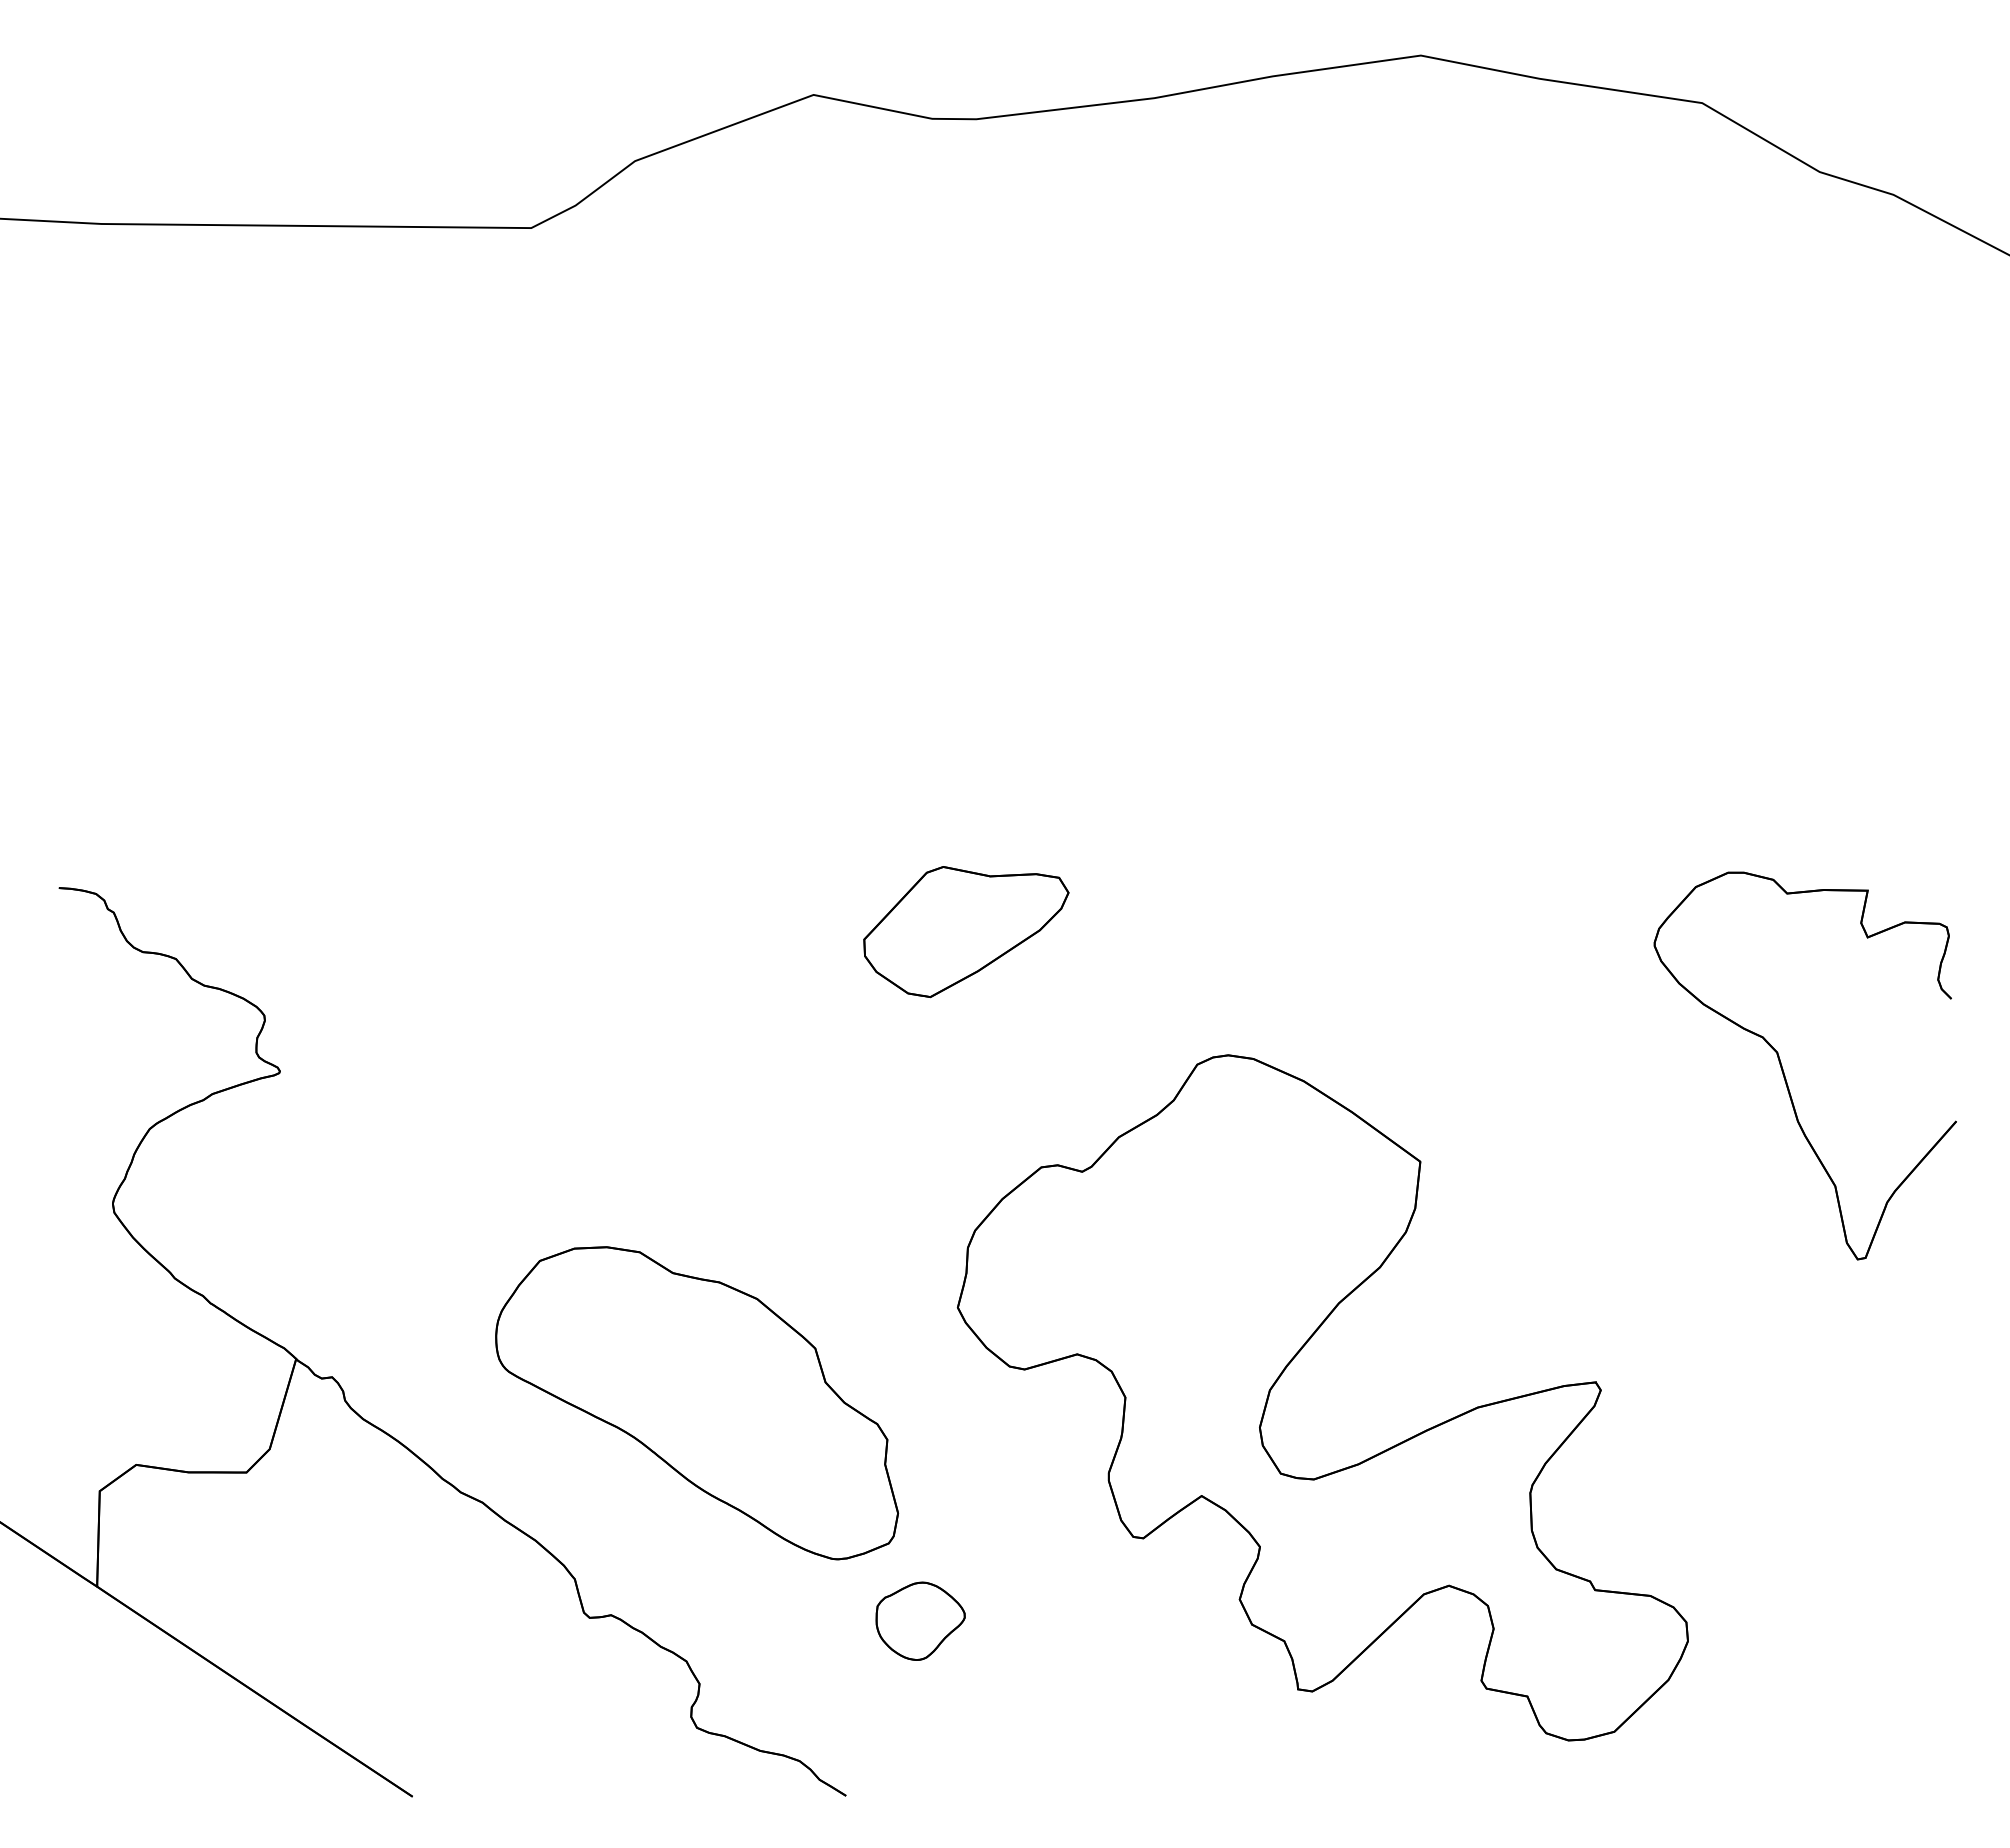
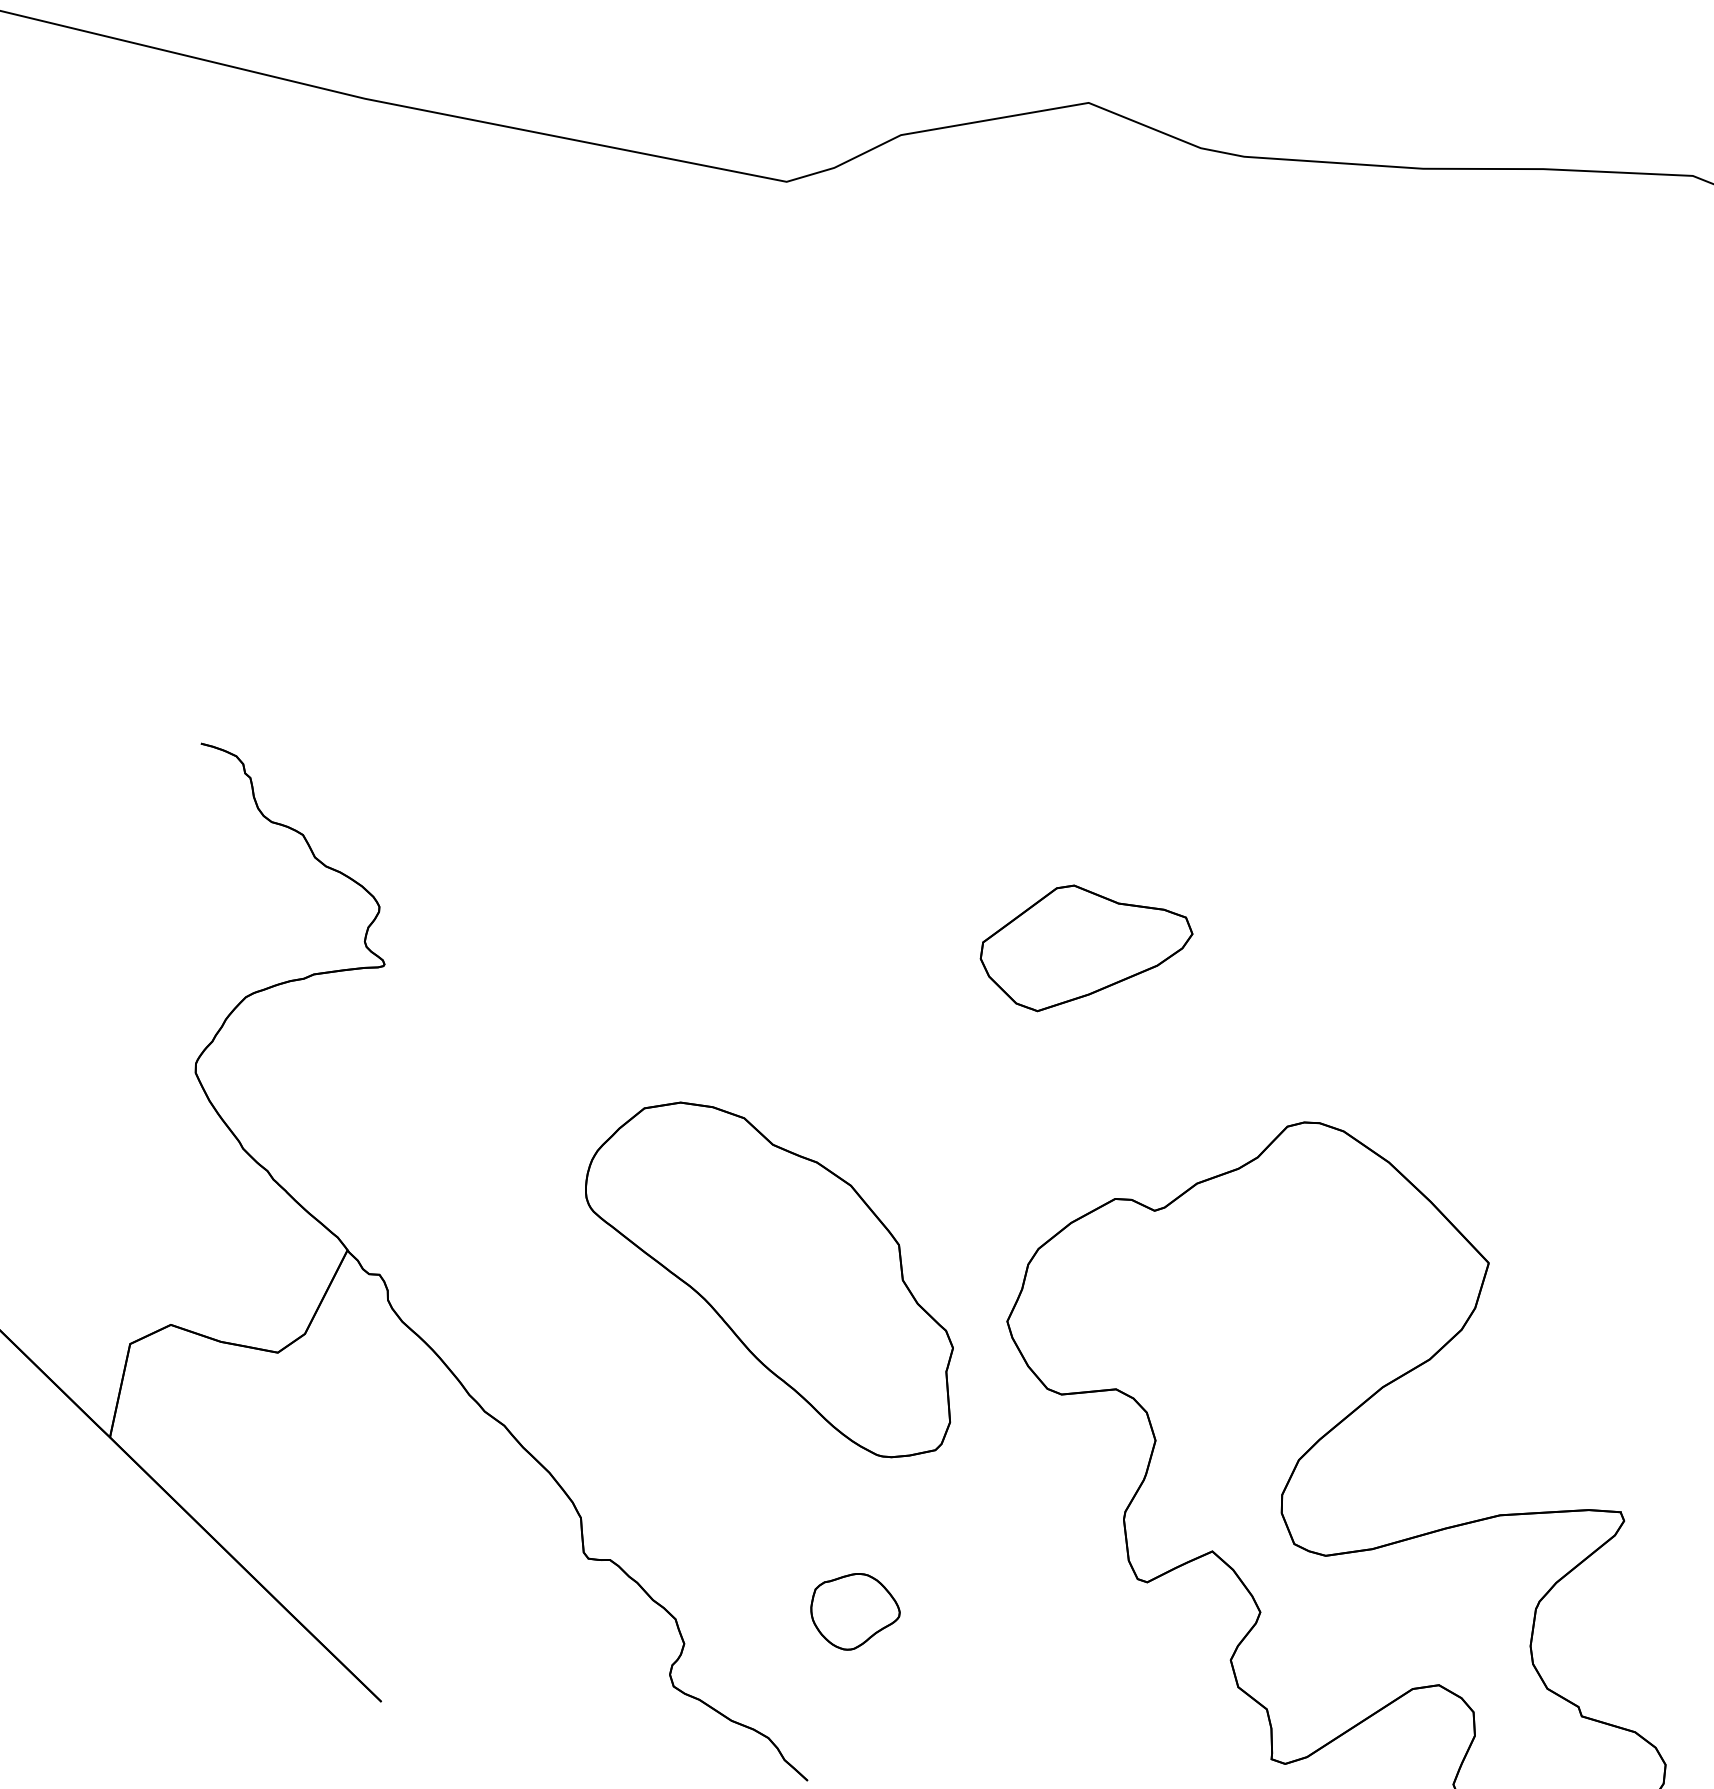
part: (697, 1403) -> (773, 1277), moved
part: (920, 1620) -> (855, 1611), moved

